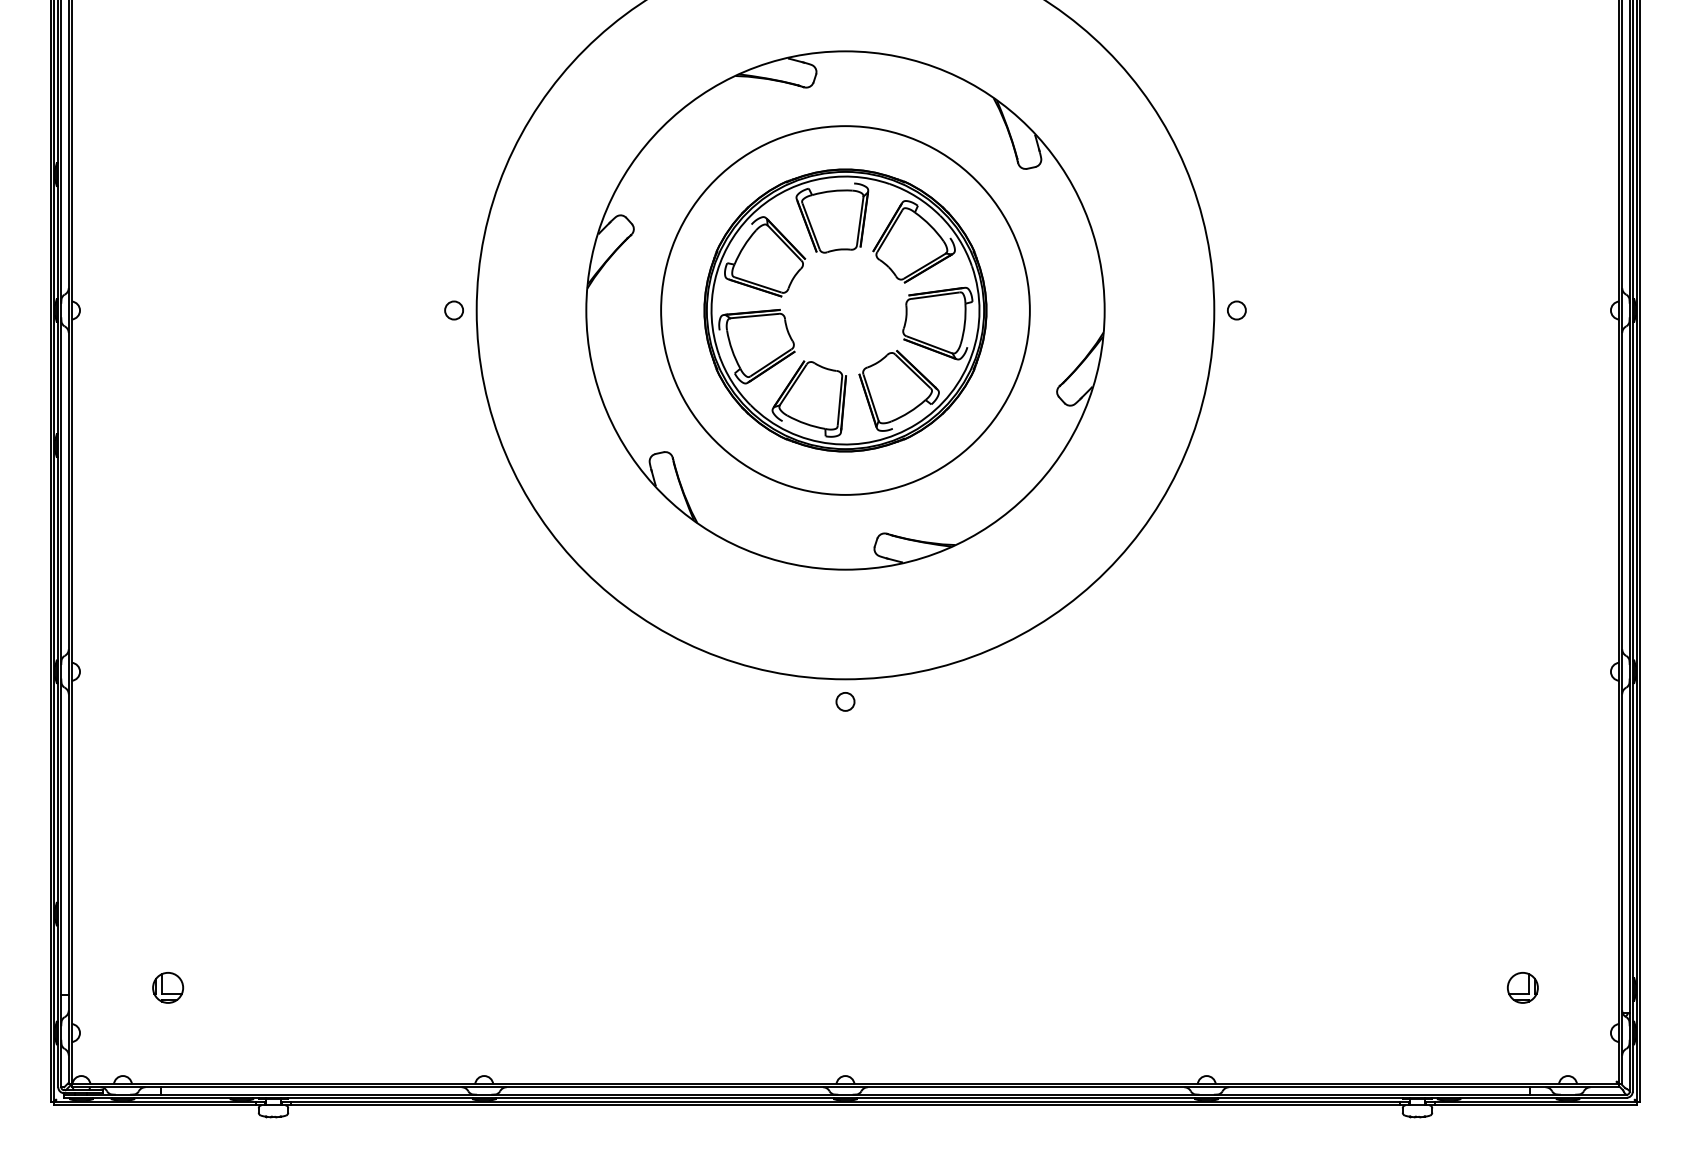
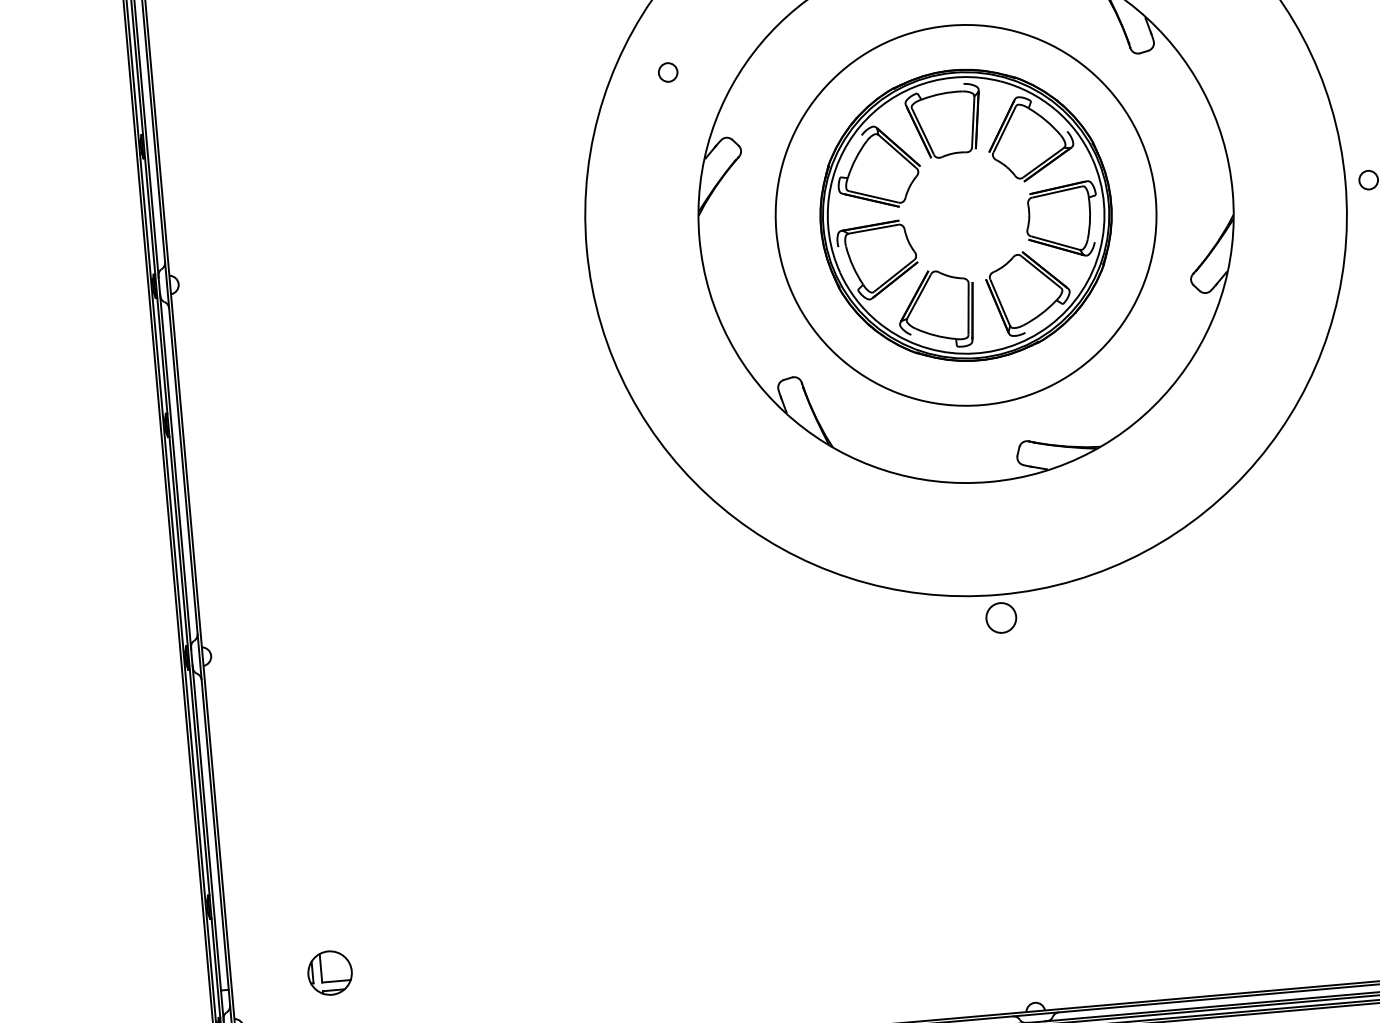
circle: (453, 310) -> (667, 72), moved
circle: (845, 701) -> (1001, 617), size x1.6
part: (168, 987) -> (330, 972), size x1.4

